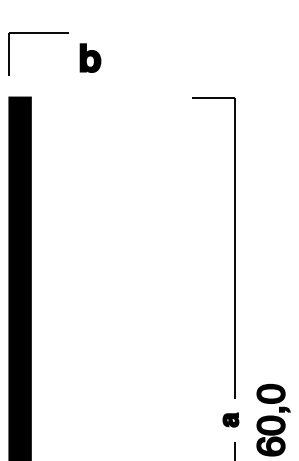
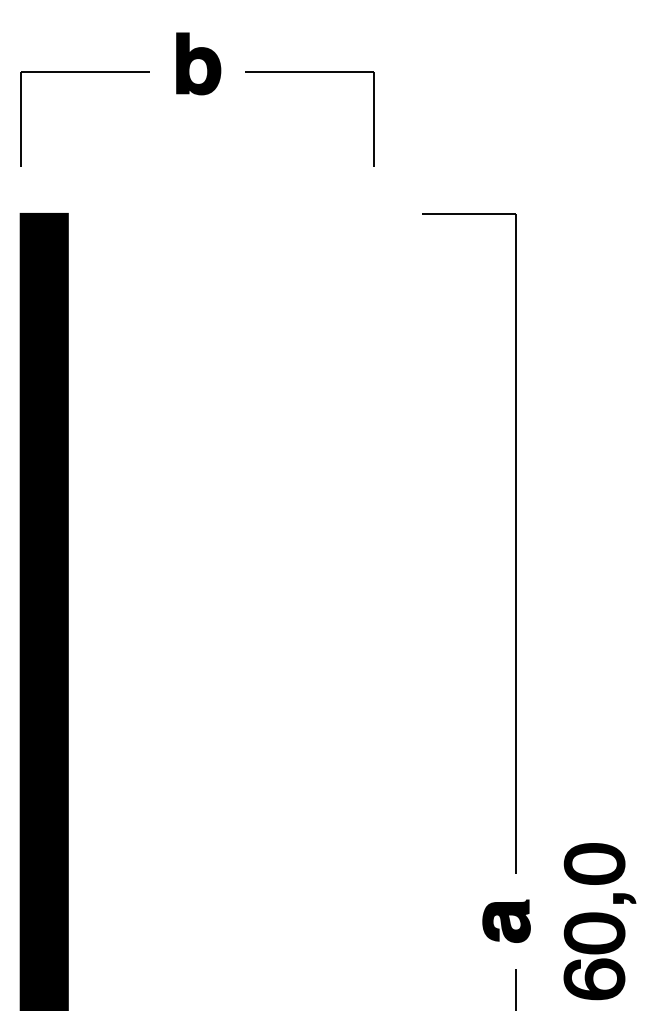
part: (141, 33) -> (310, 73), added
part: (90, 57) -> (198, 62), moved
part: (230, 419) -> (505, 920), size x1.43

